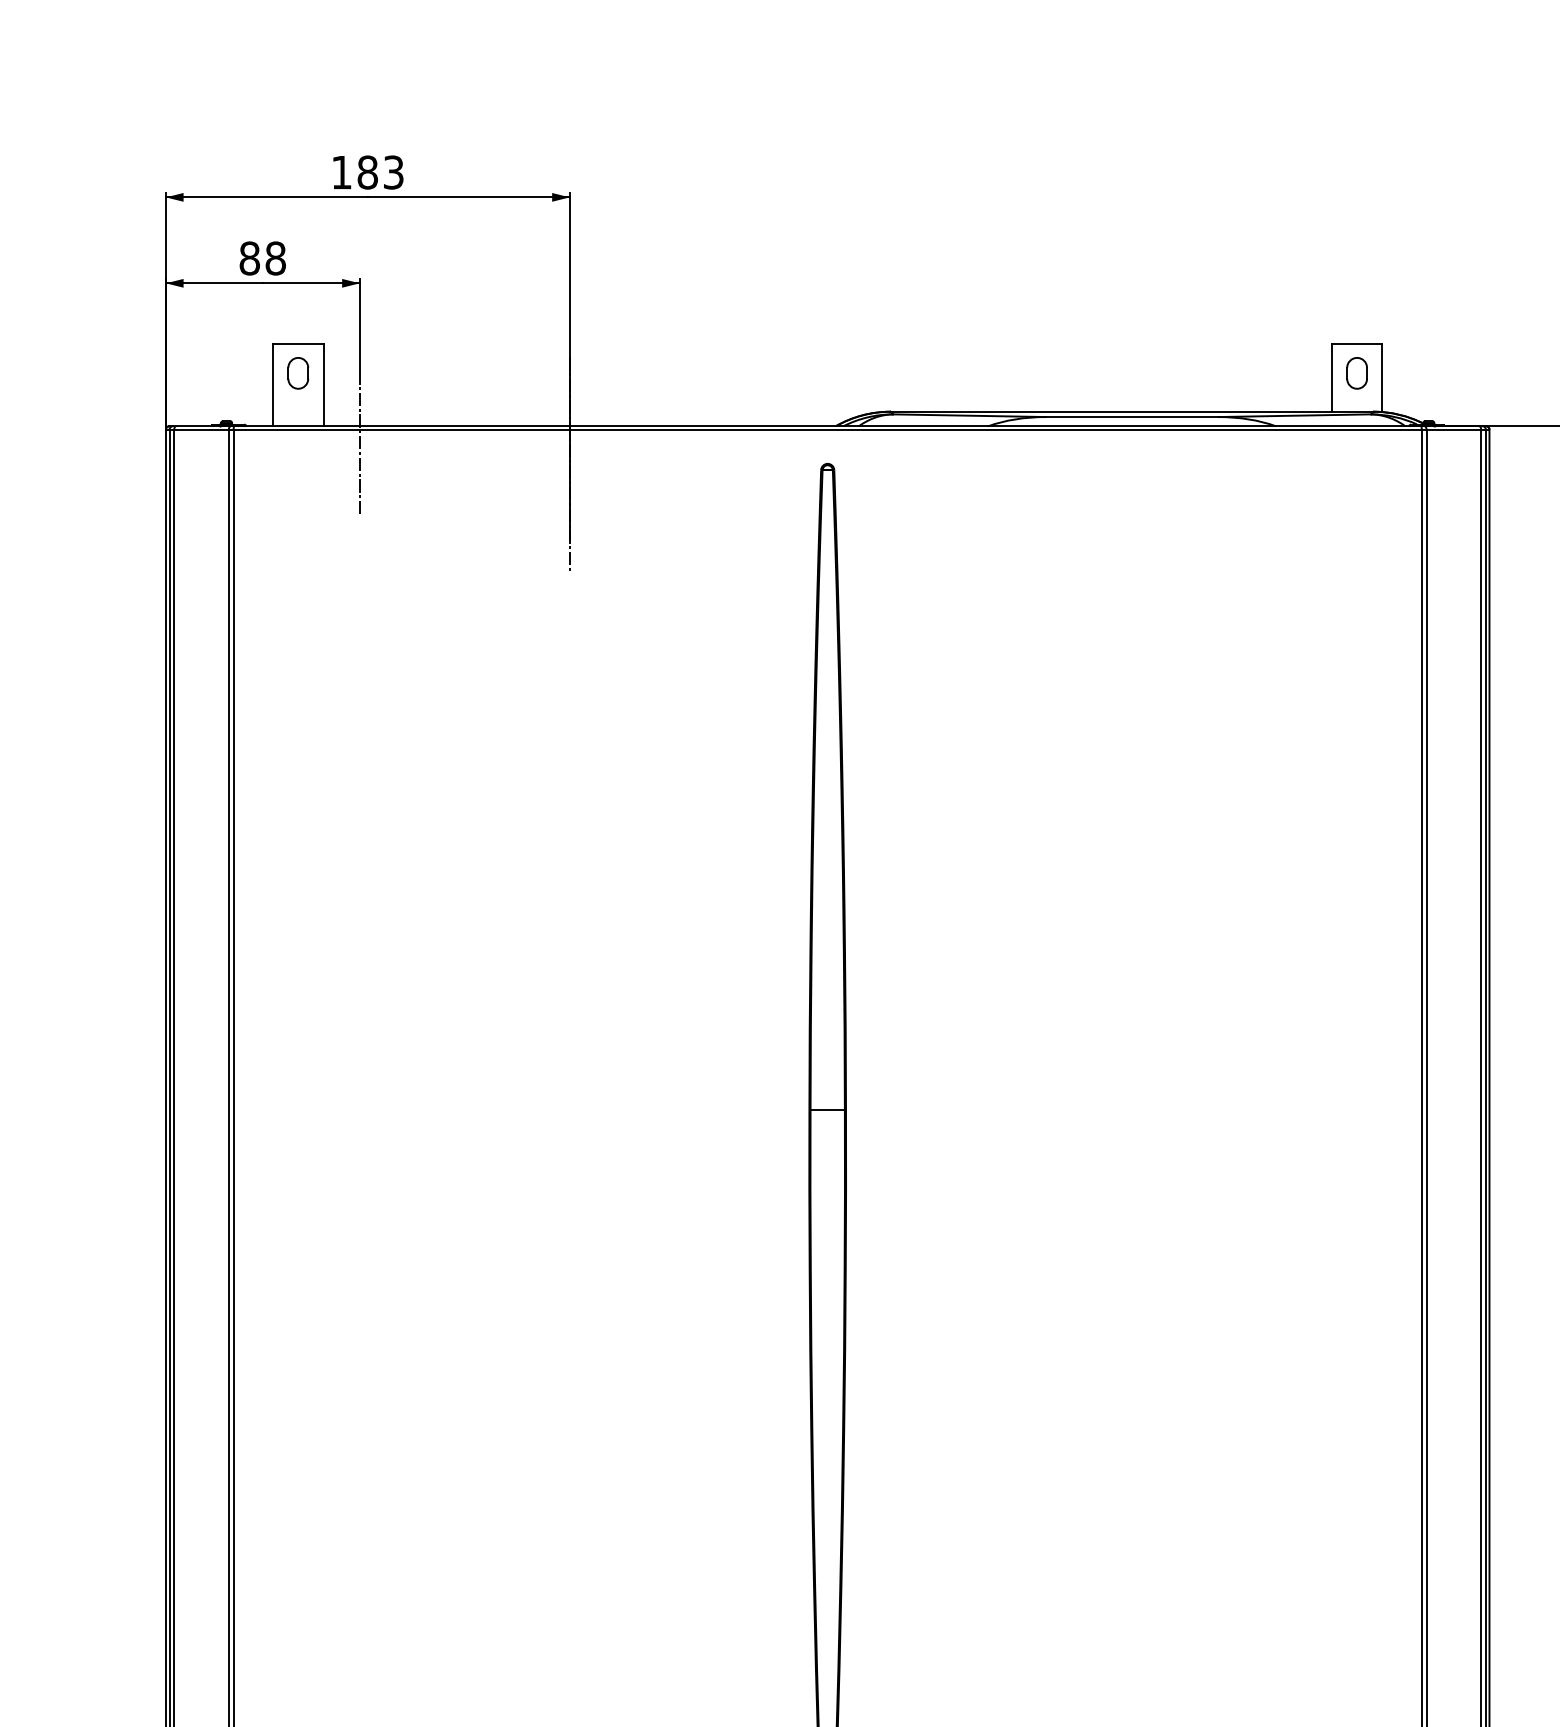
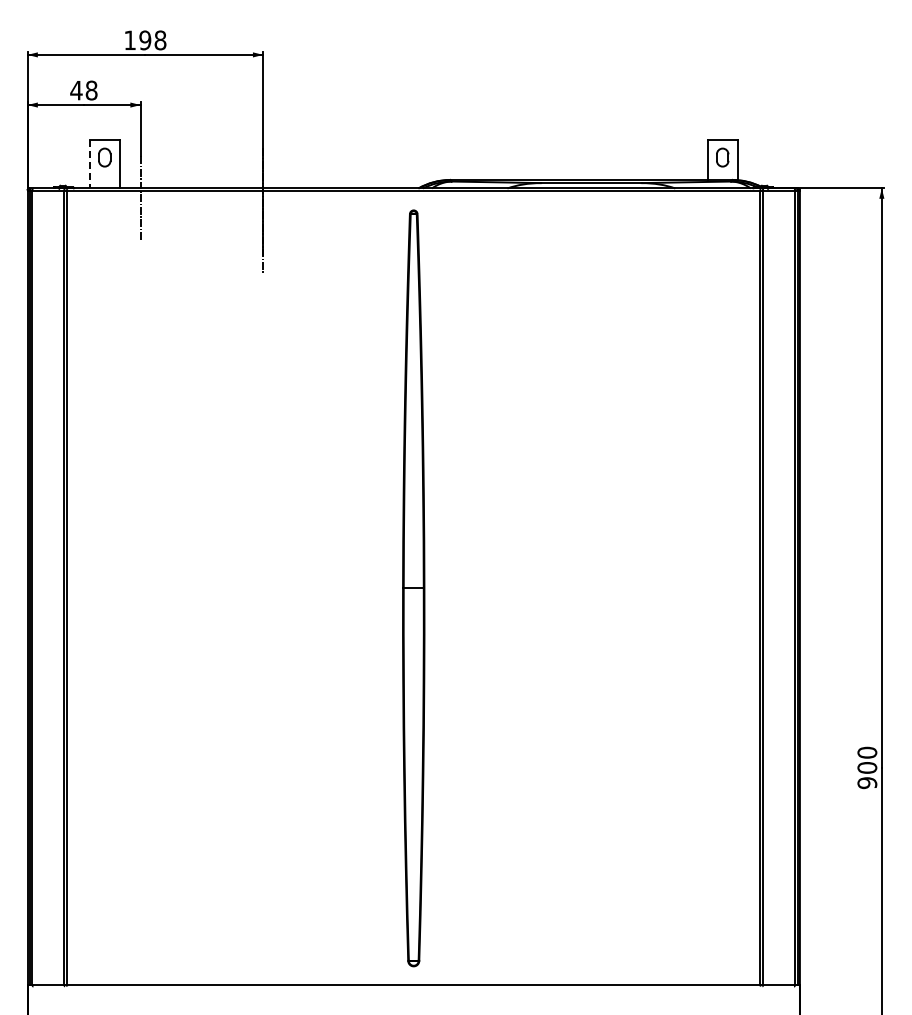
text: (380, 172) -> (152, 40), 183 -> 198
text: (249, 258) -> (76, 90), 88 -> 48
line: (273, 385) -> (90, 164), solid -> dashed

